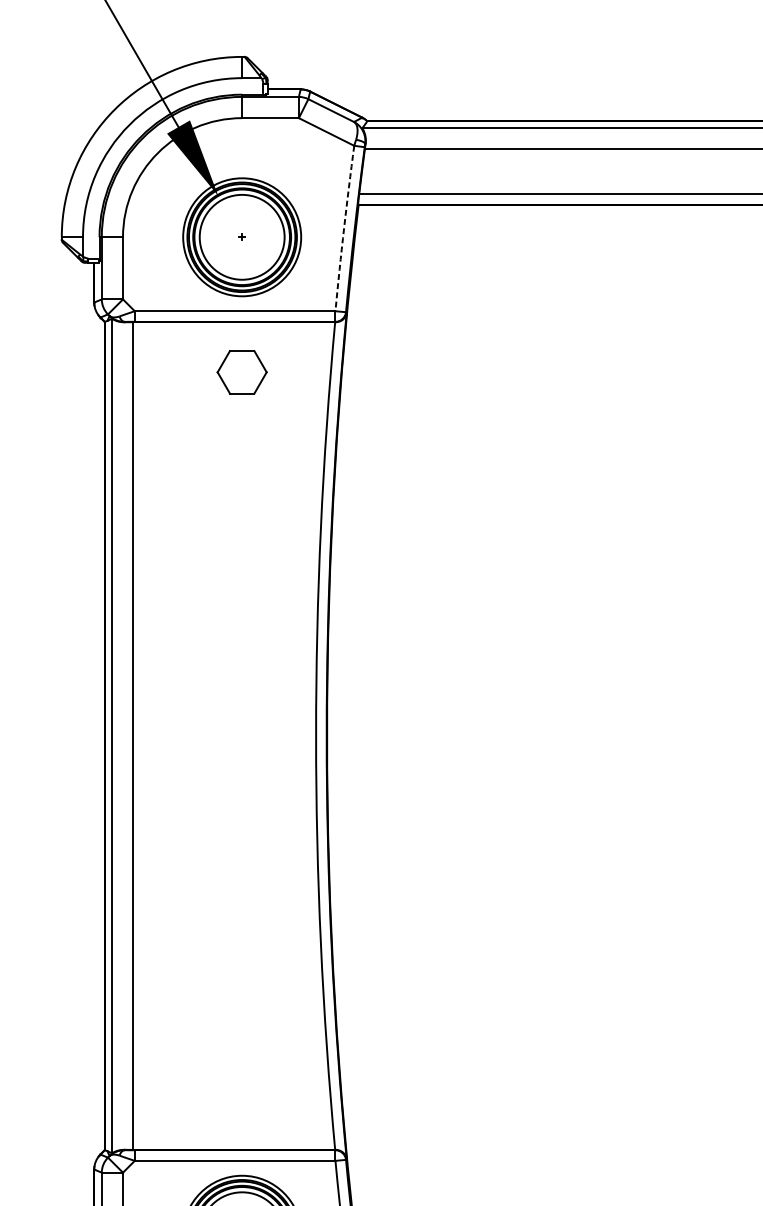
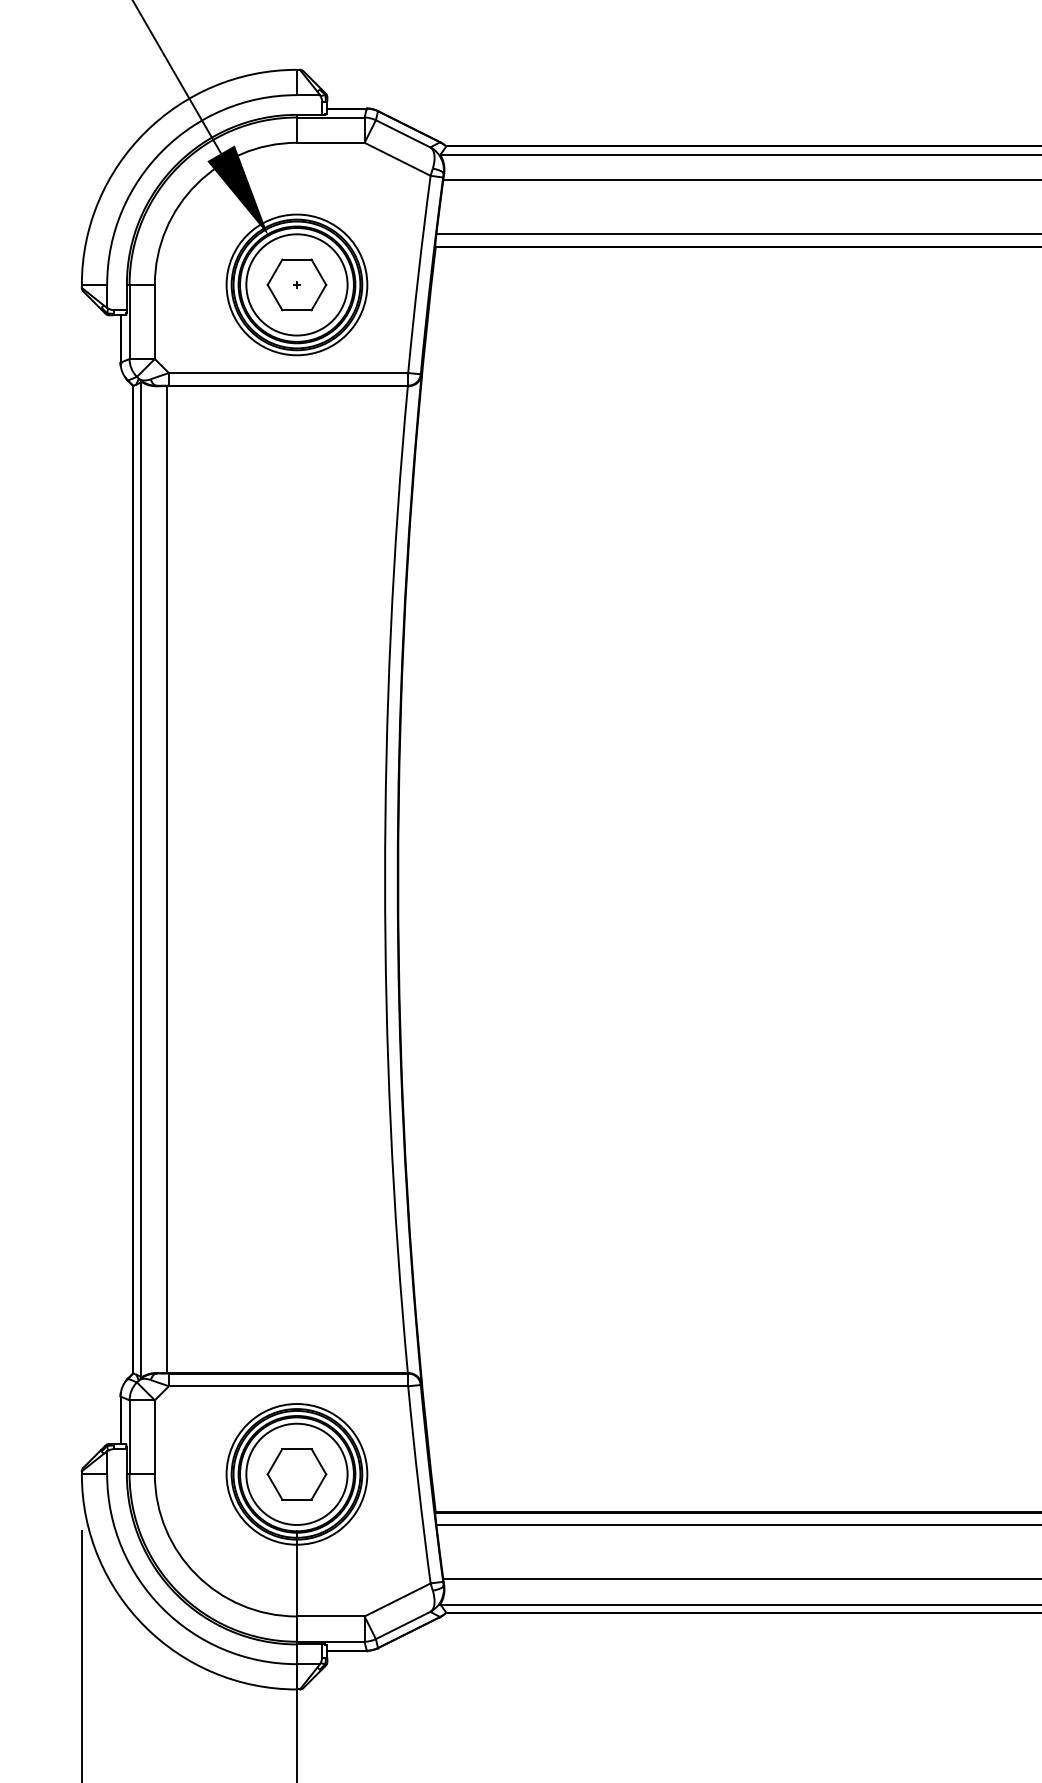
arc: (344, 228) -> (418, 274), dashed -> solid
part: (241, 371) -> (296, 284), moved

